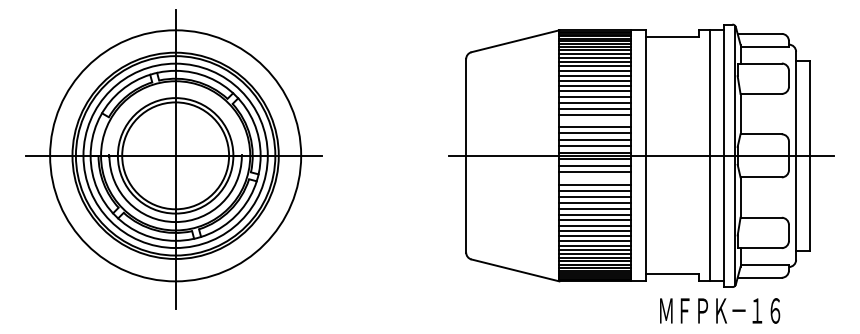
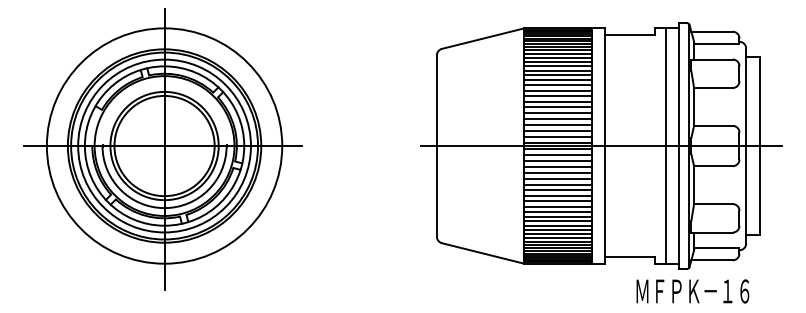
line: (594, 121) -> (557, 113), added
line: (594, 178) -> (557, 167), added
text: (719, 311) -> (692, 291), moved

